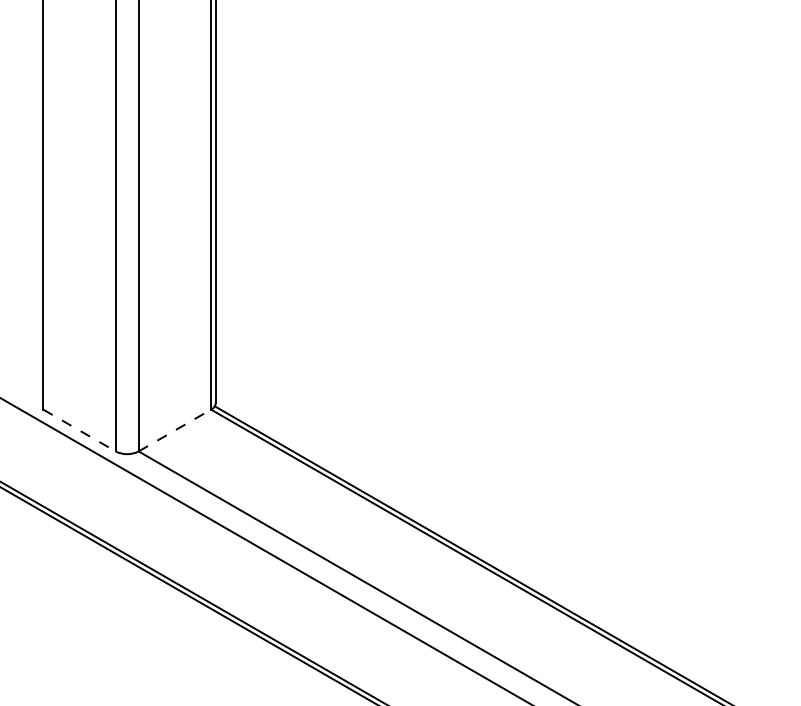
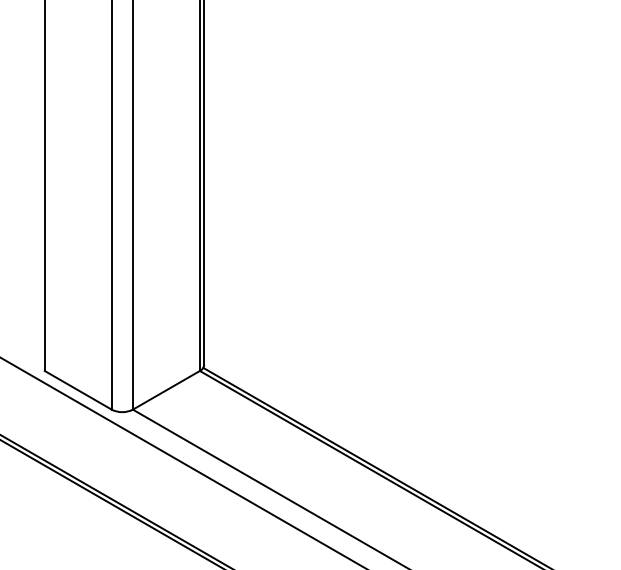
line: (79, 430) -> (78, 390), dashed -> solid
line: (174, 430) -> (166, 390), dashed -> solid

